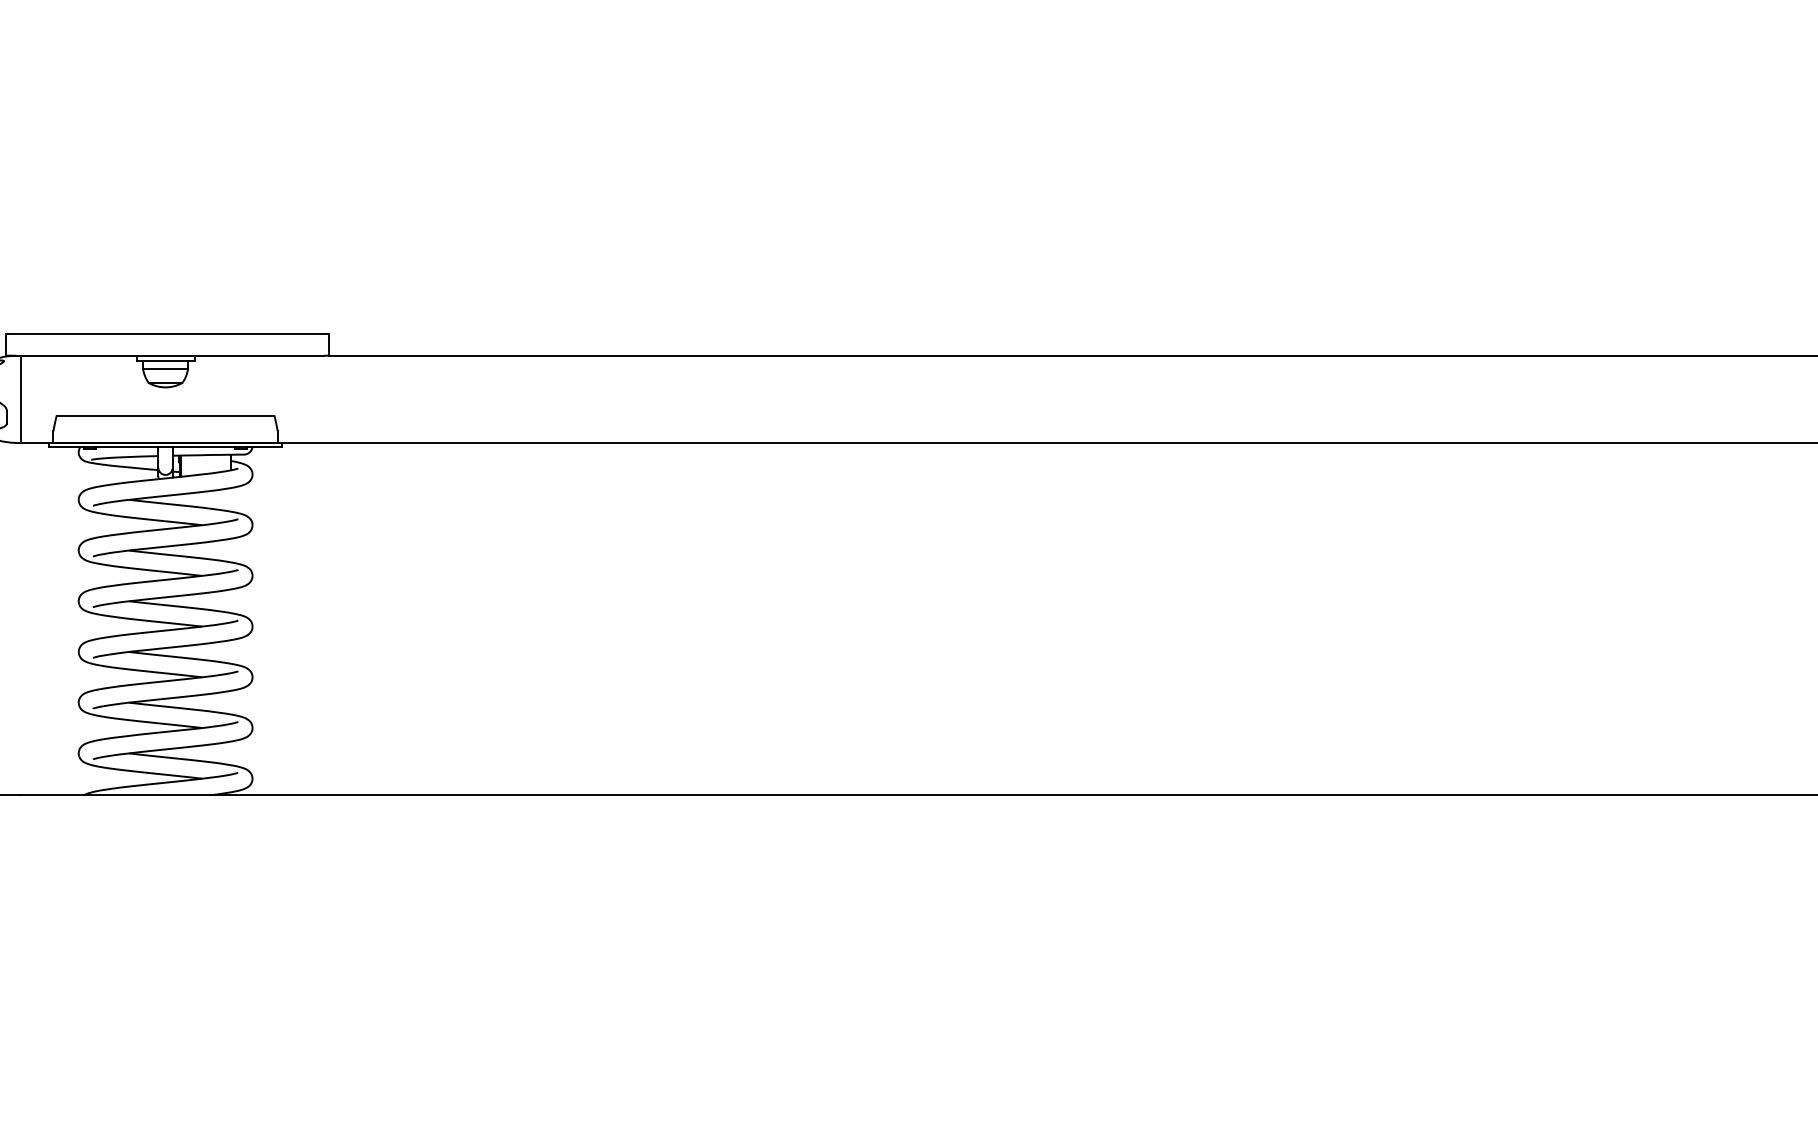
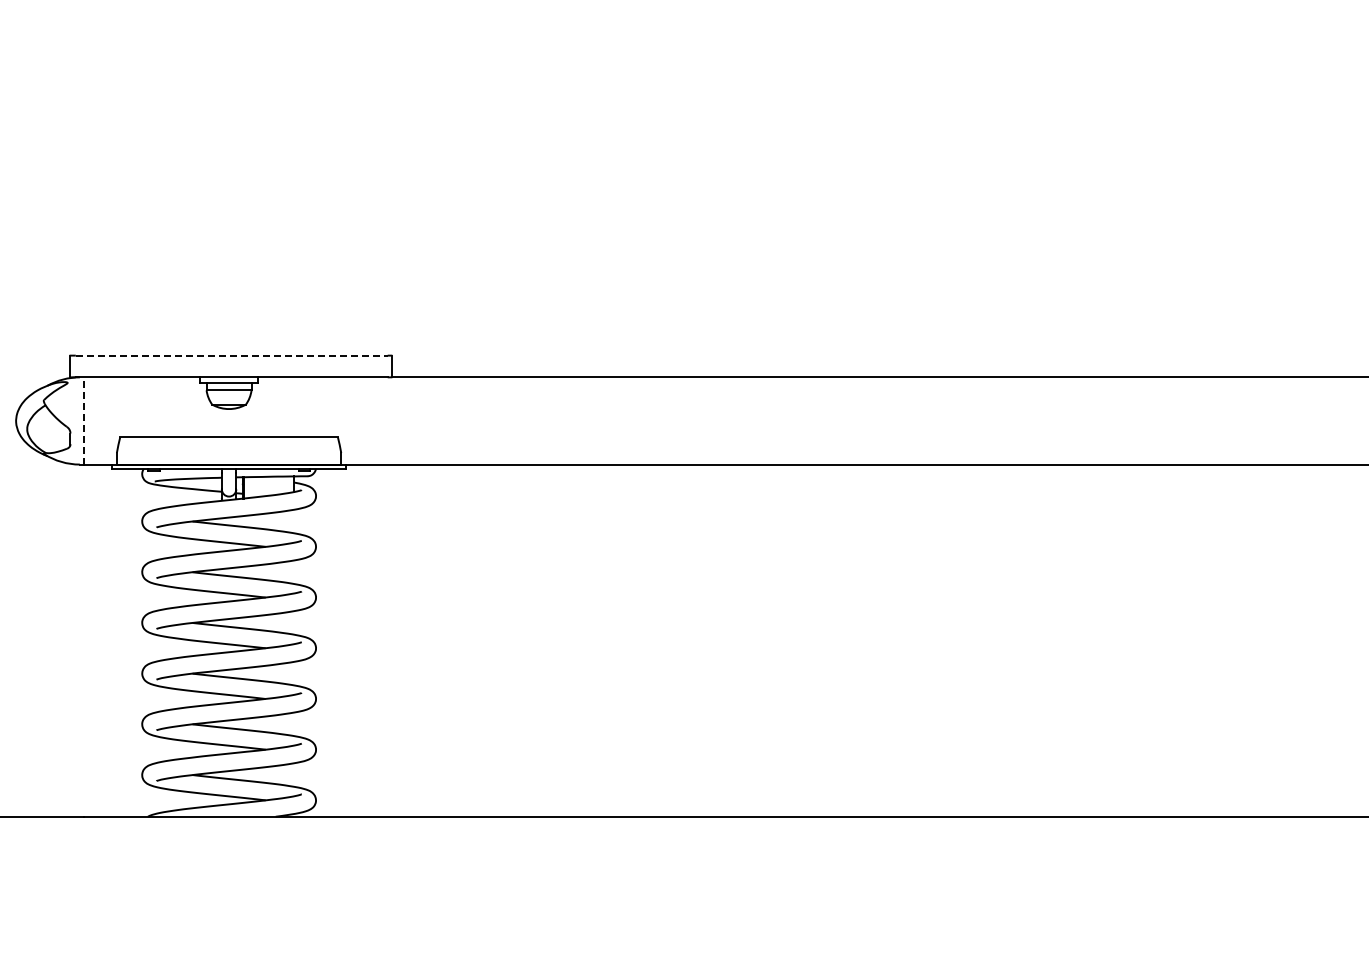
line: (168, 333) -> (232, 355), solid -> dashed
line: (20, 399) -> (84, 421), solid -> dashed

